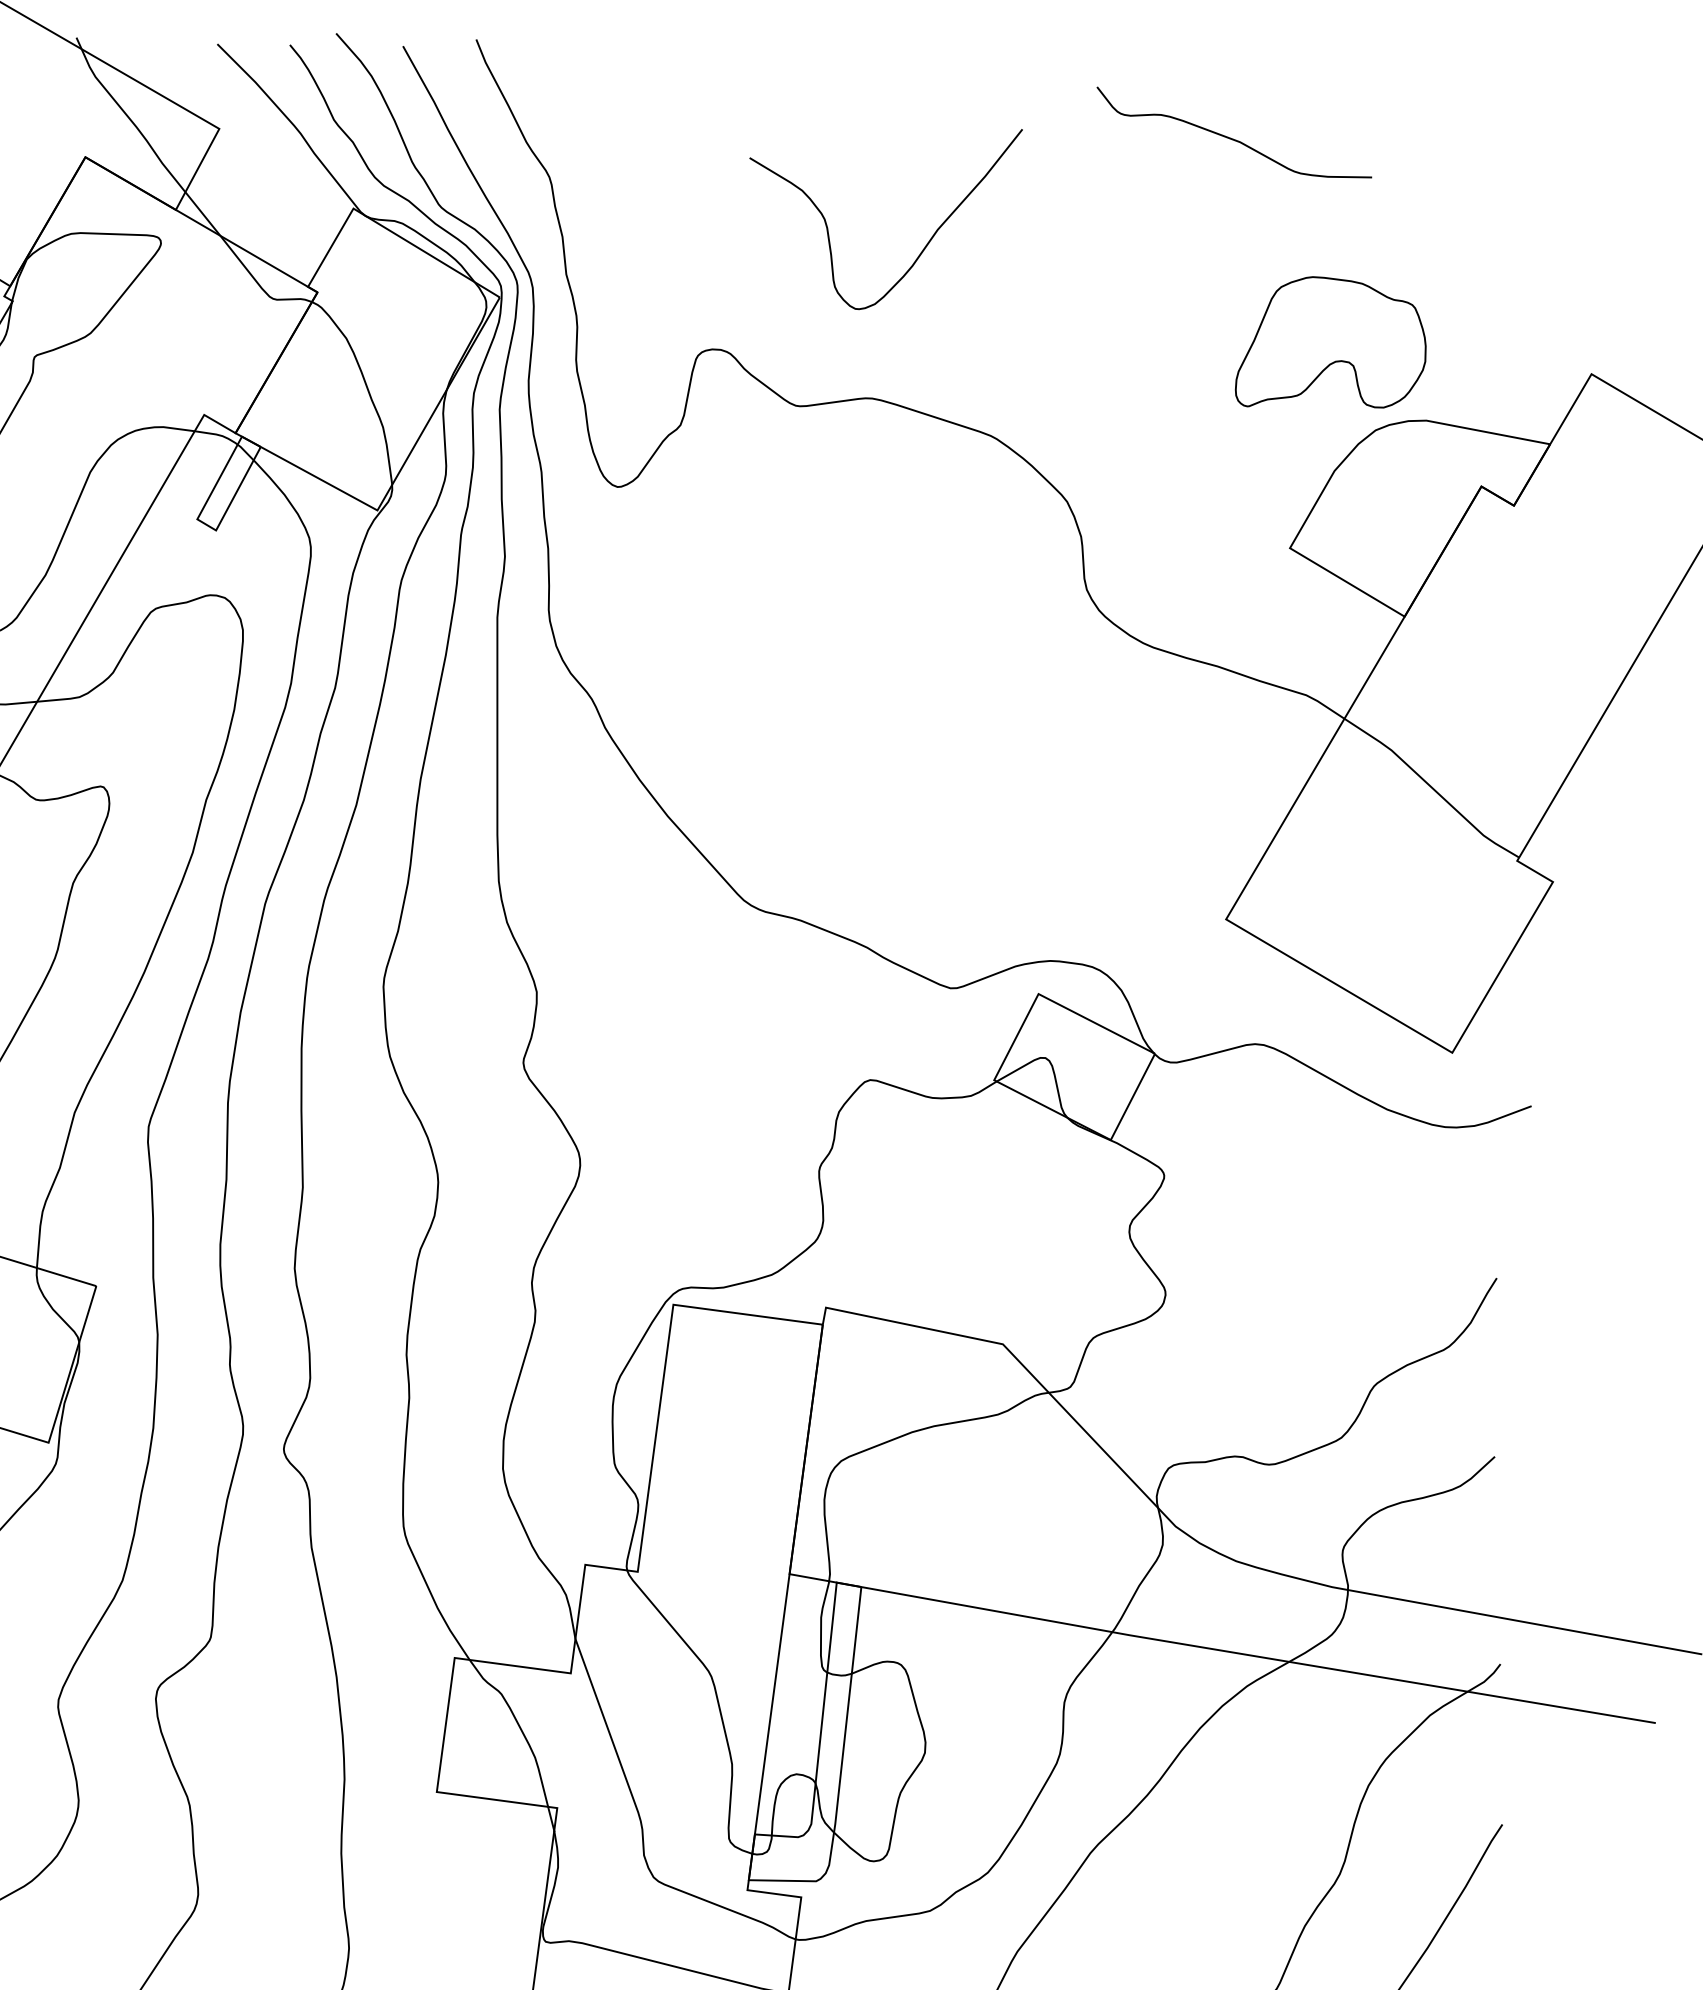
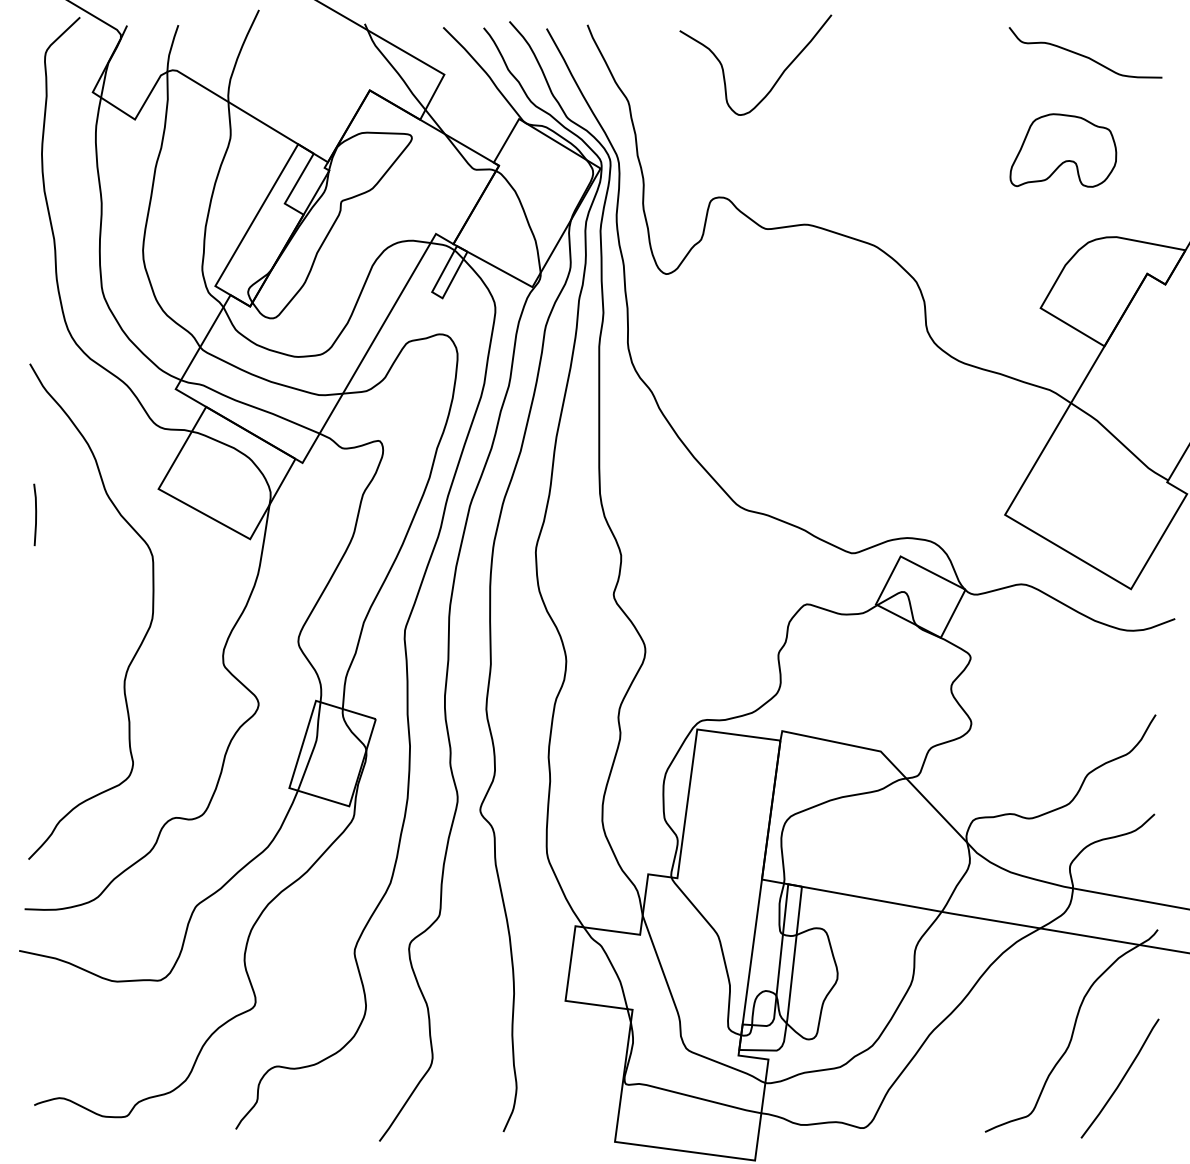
curve: (1234, 137) -> (1085, 55), moved
curve: (921, 248) -> (775, 81), moved
part: (1330, 342) -> (1063, 150), moved

